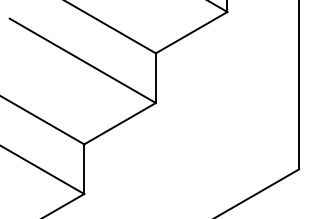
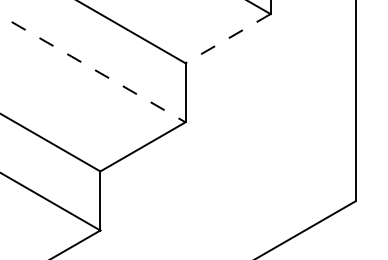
line: (191, 32) -> (227, 38), solid -> dashed
line: (83, 61) -> (99, 72), solid -> dashed

